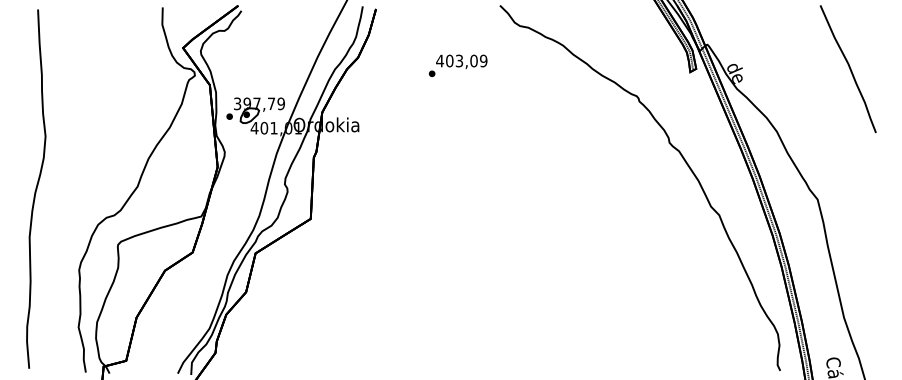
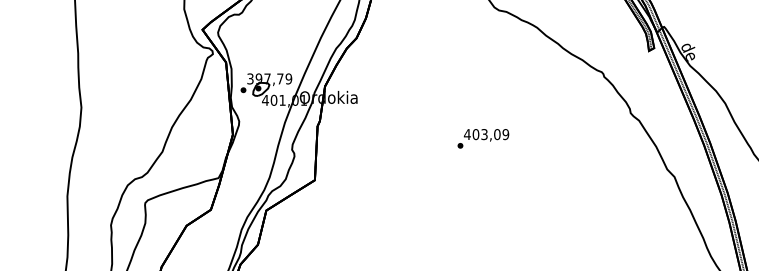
text: (457, 65) -> (482, 138), moved

